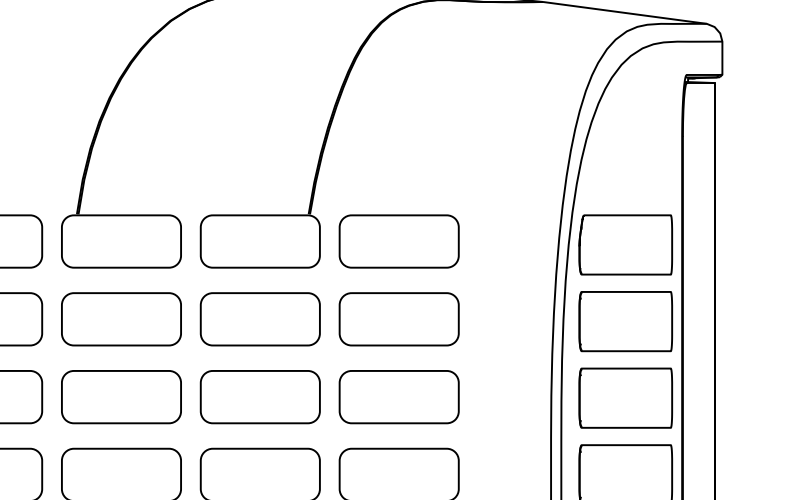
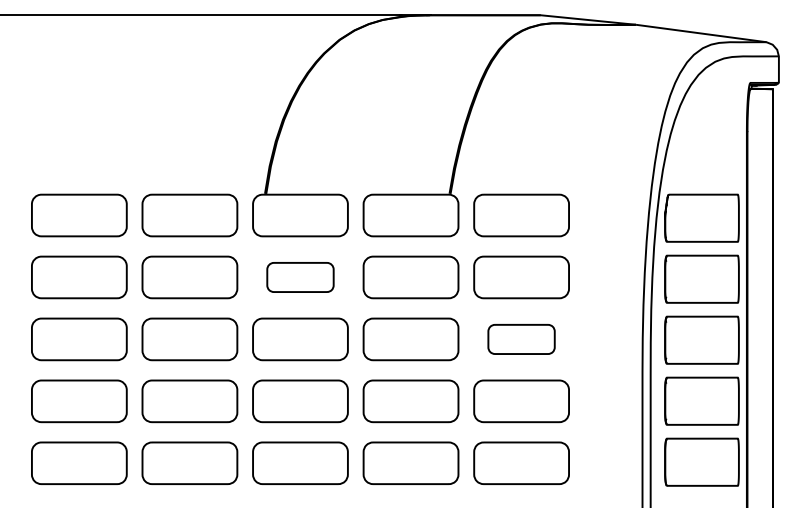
part: (121, 319) -> (300, 277), size x0.7
part: (399, 397) -> (521, 339), size x0.7

